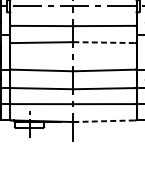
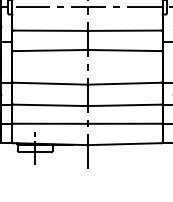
line: (105, 42) -> (125, 50), dashed -> solid
line: (105, 121) -> (125, 144), dashed -> solid

